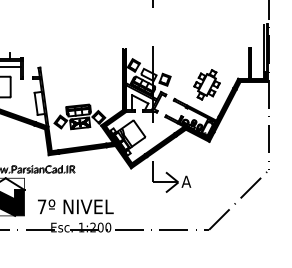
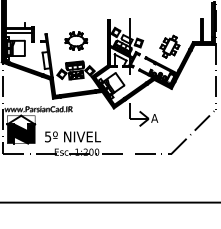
part: (80, 76) -> (76, 40), added
text: (42, 206) -> (48, 136), 7º -> 5º

